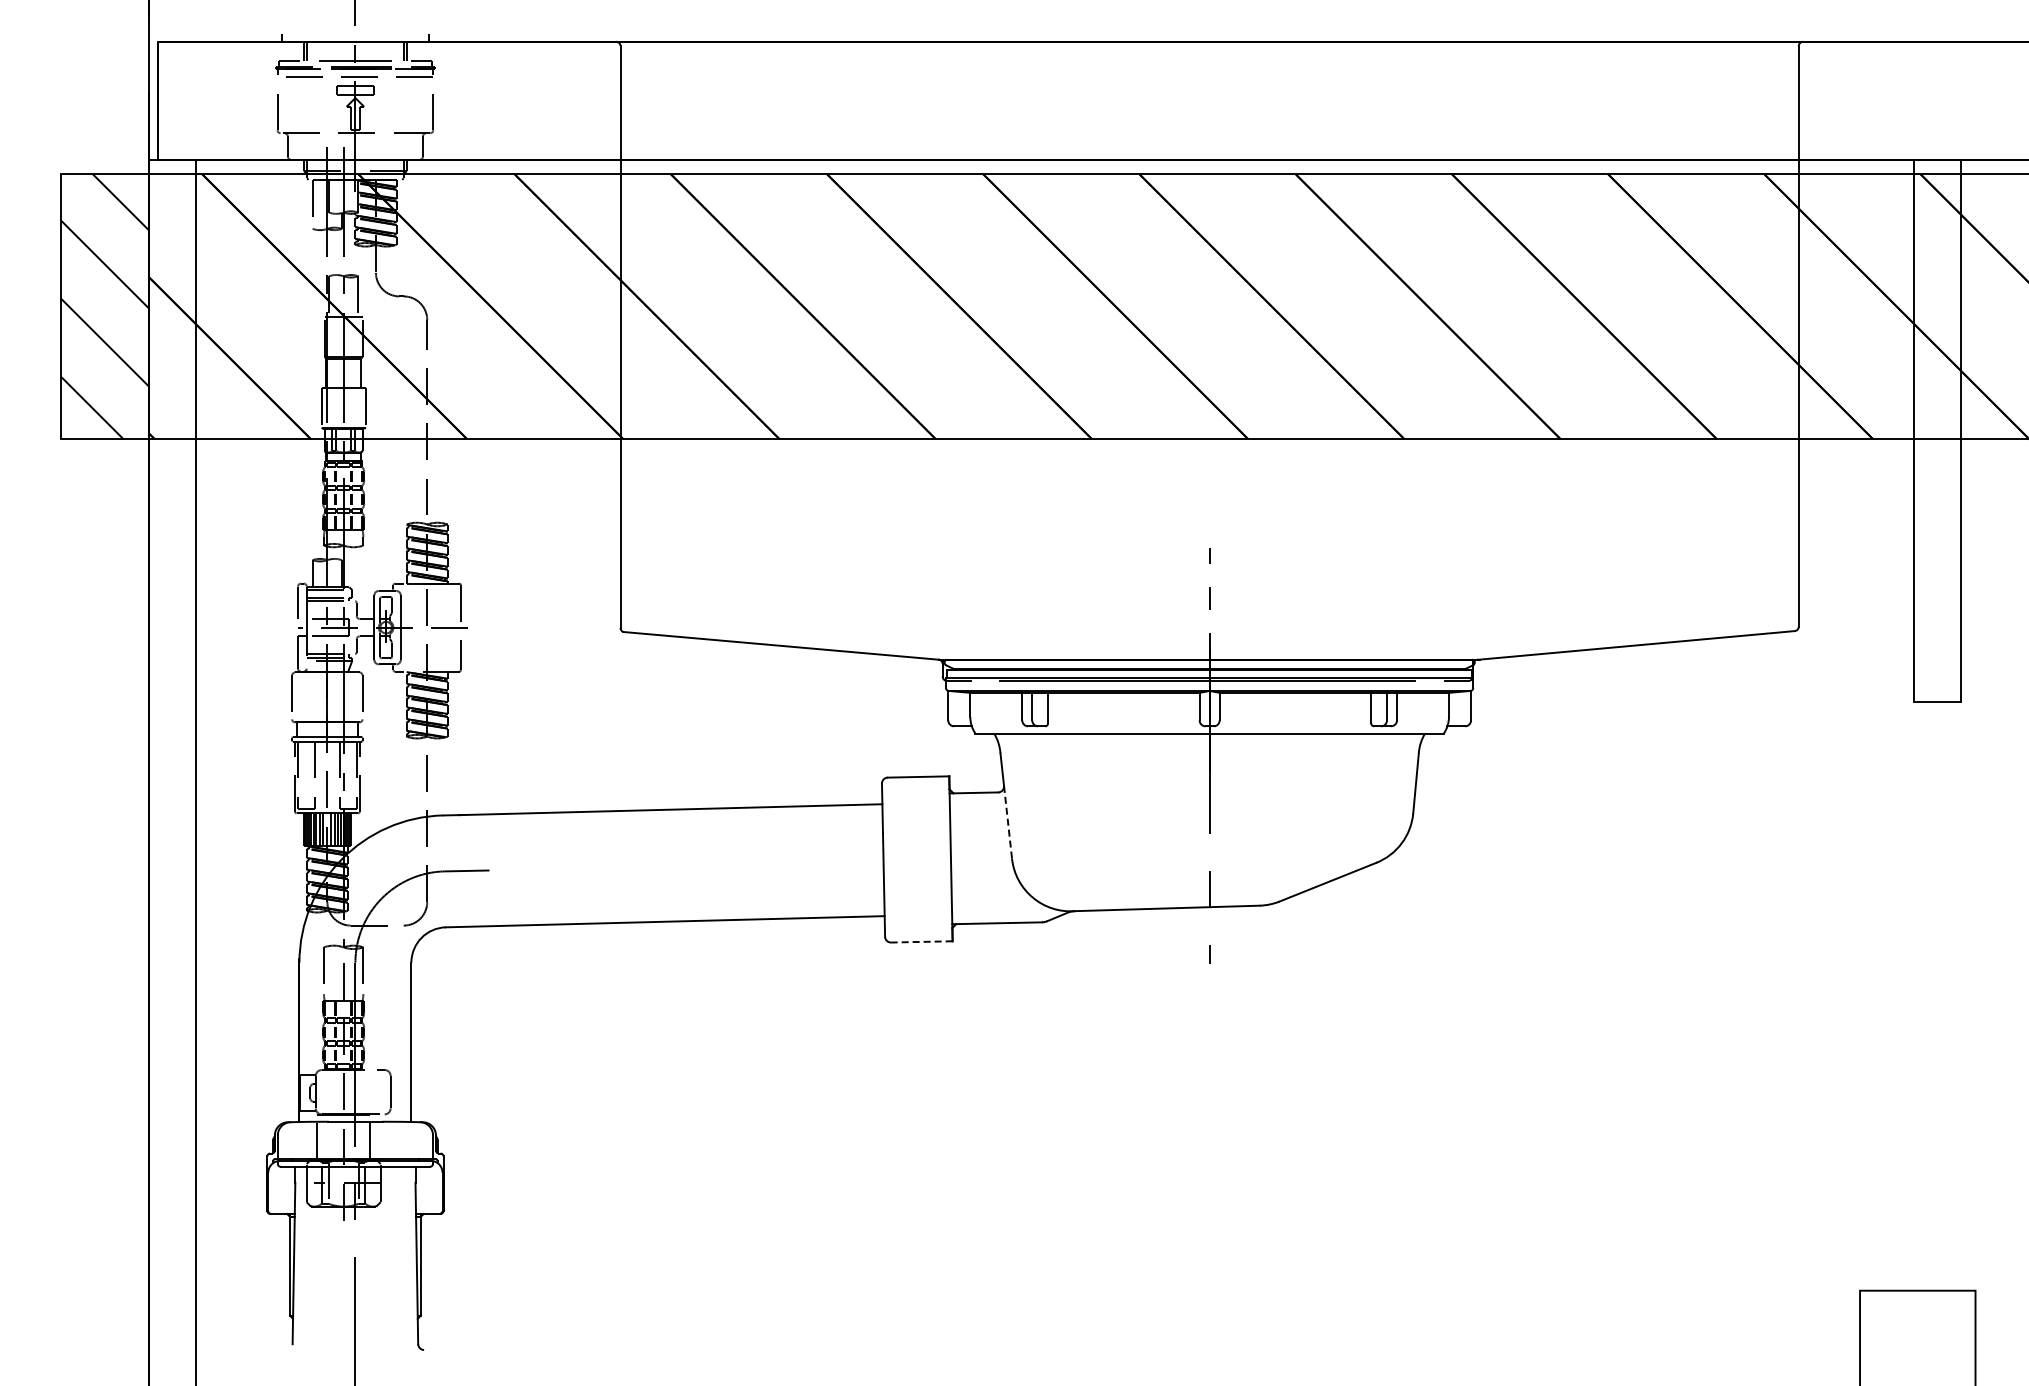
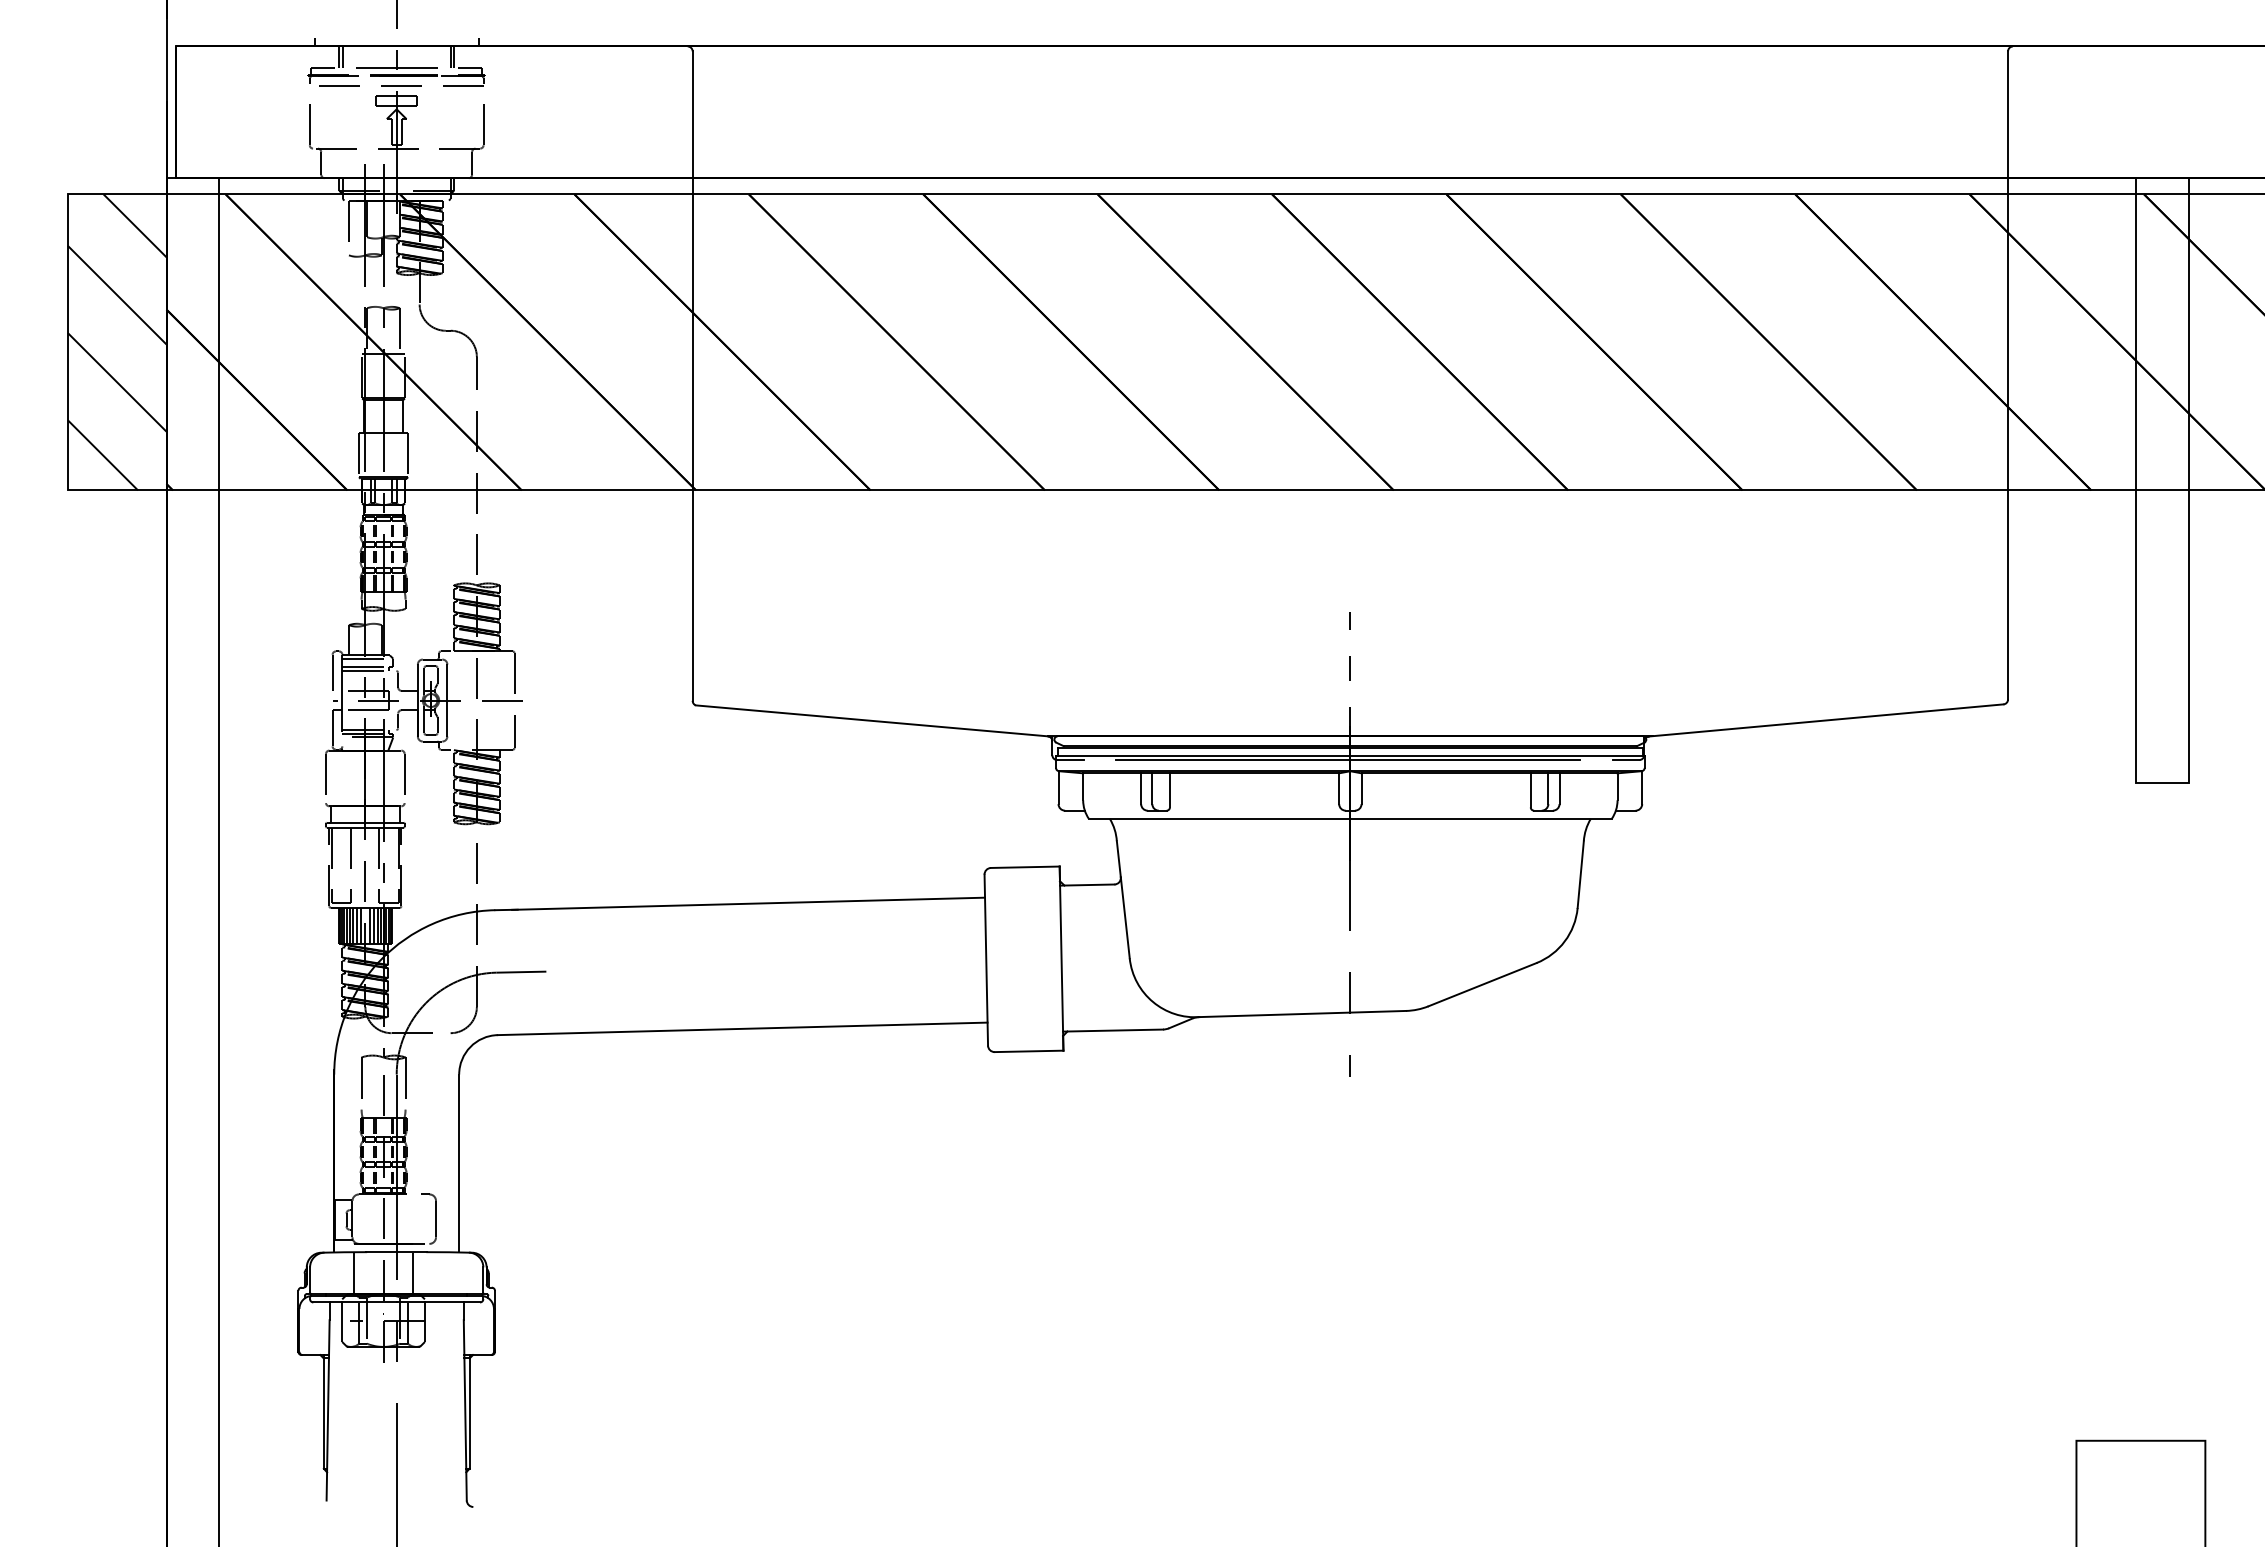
line: (1008, 822) -> (1125, 918), dashed -> solid
line: (921, 941) -> (1028, 1050), dashed -> solid

